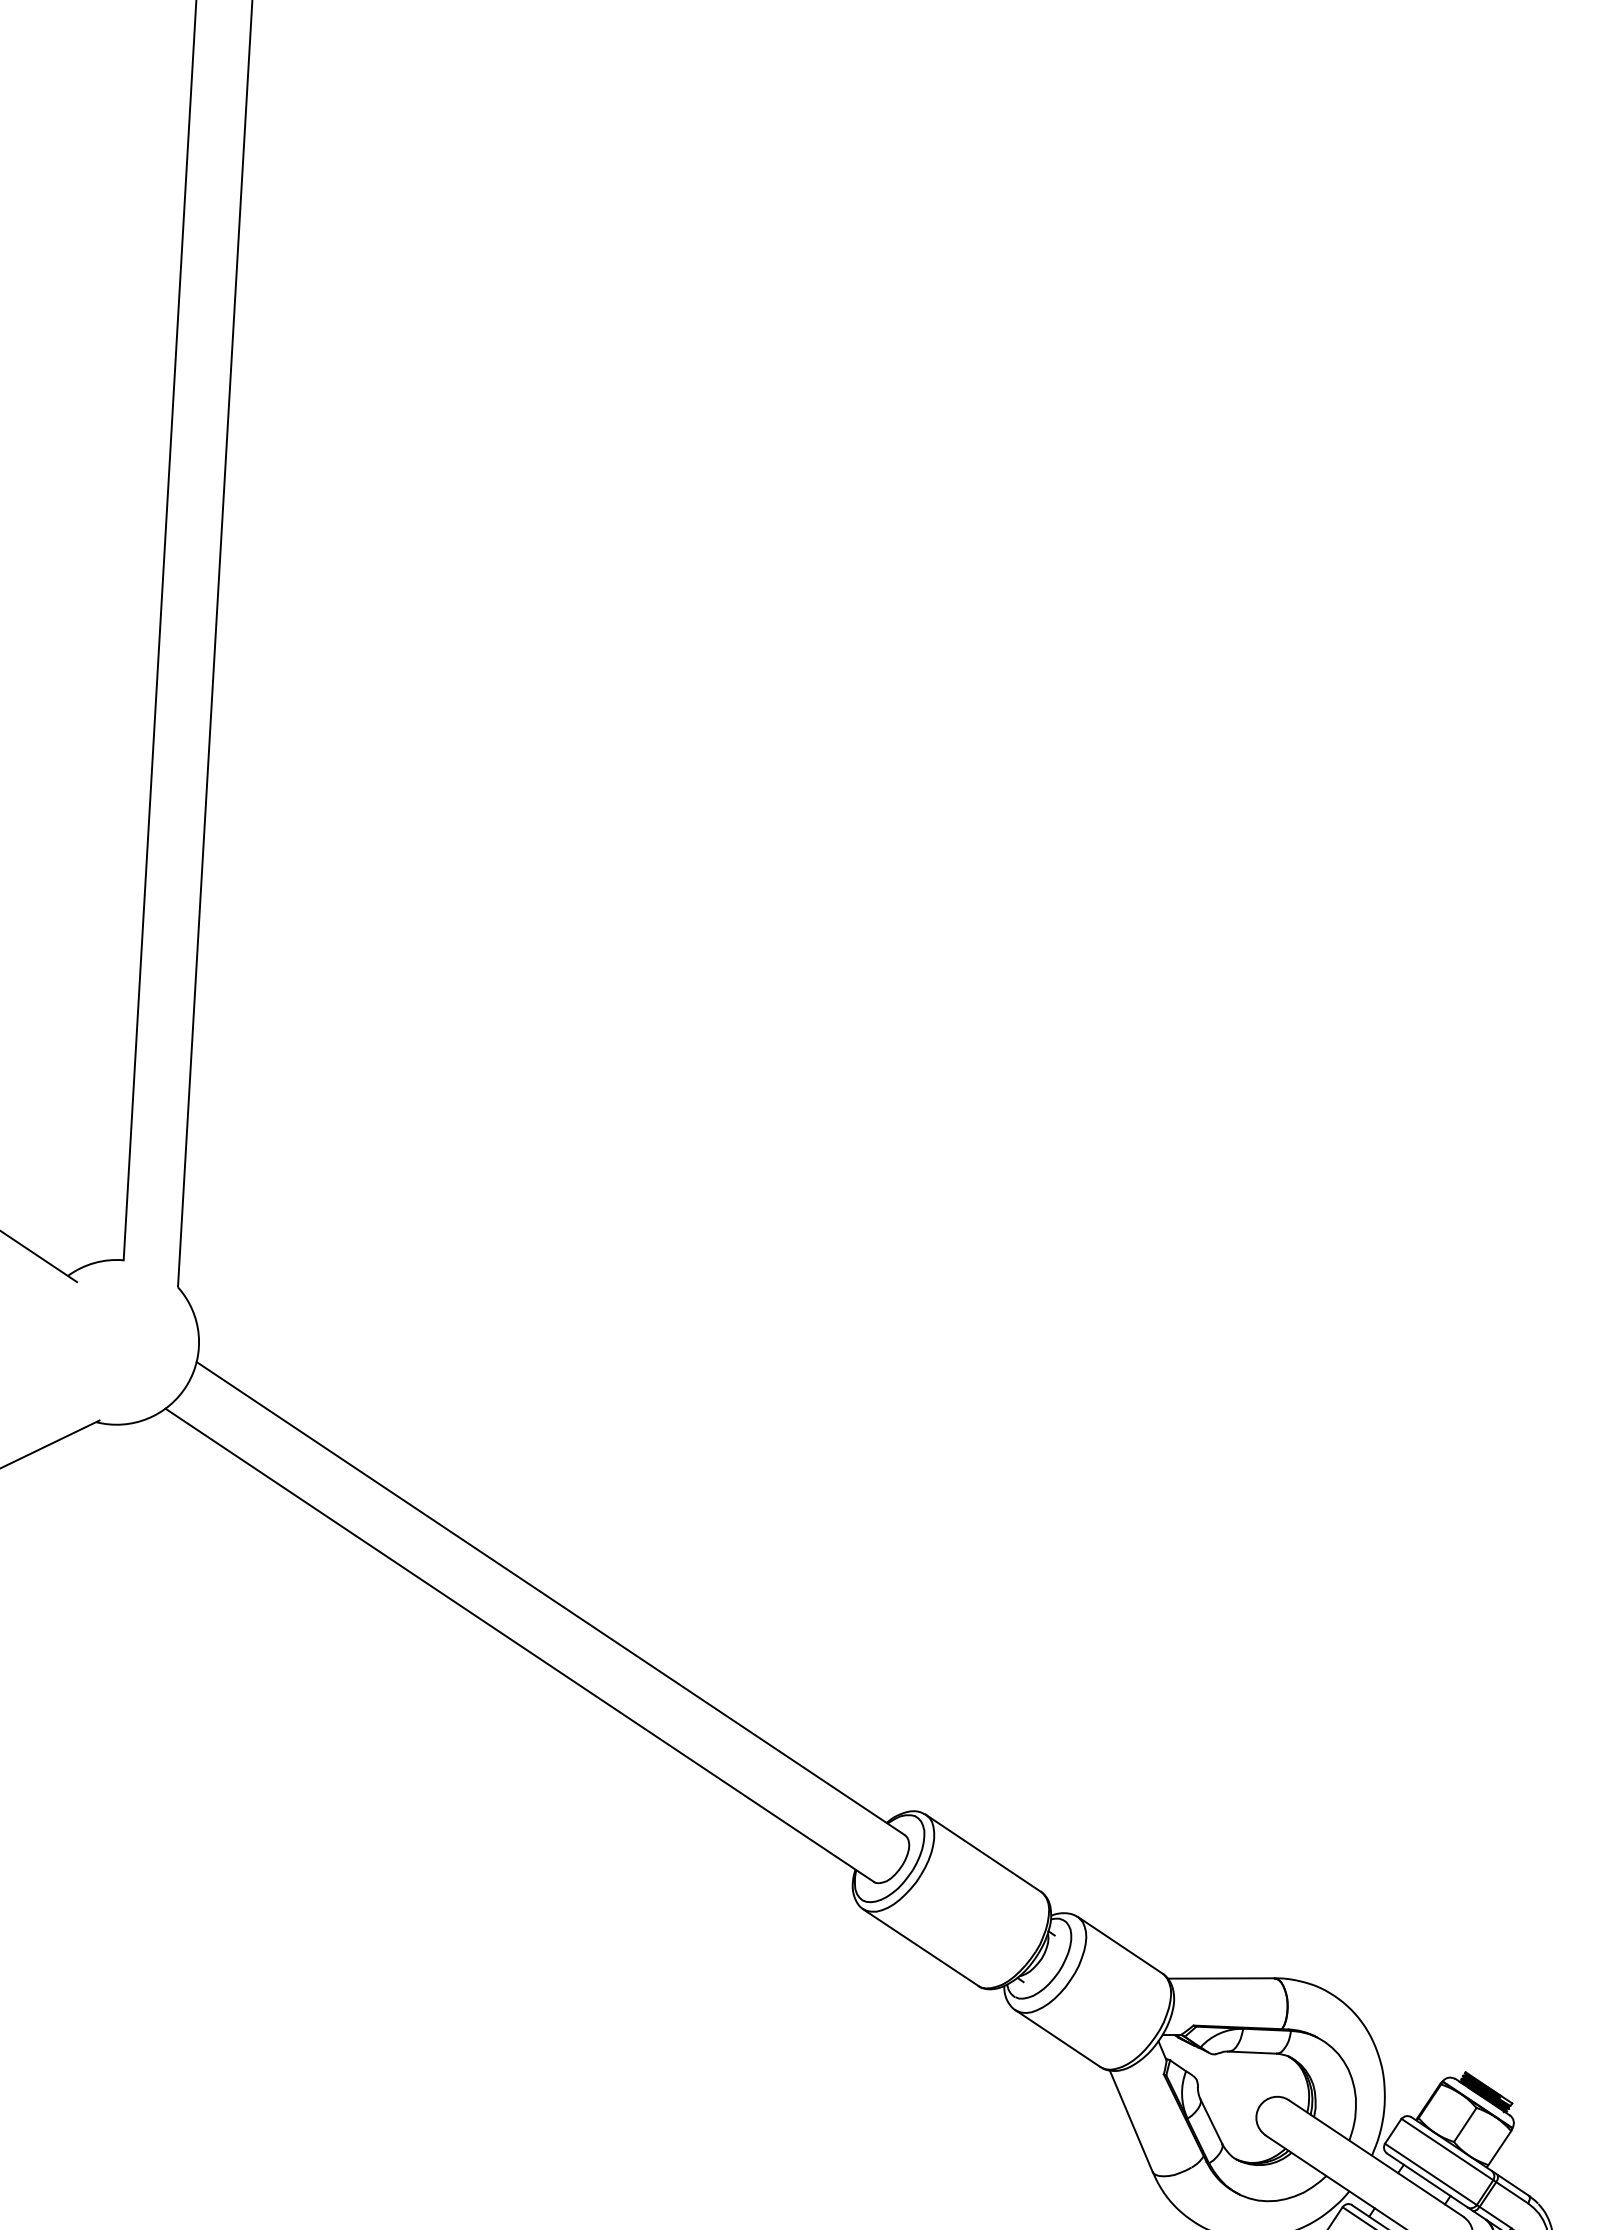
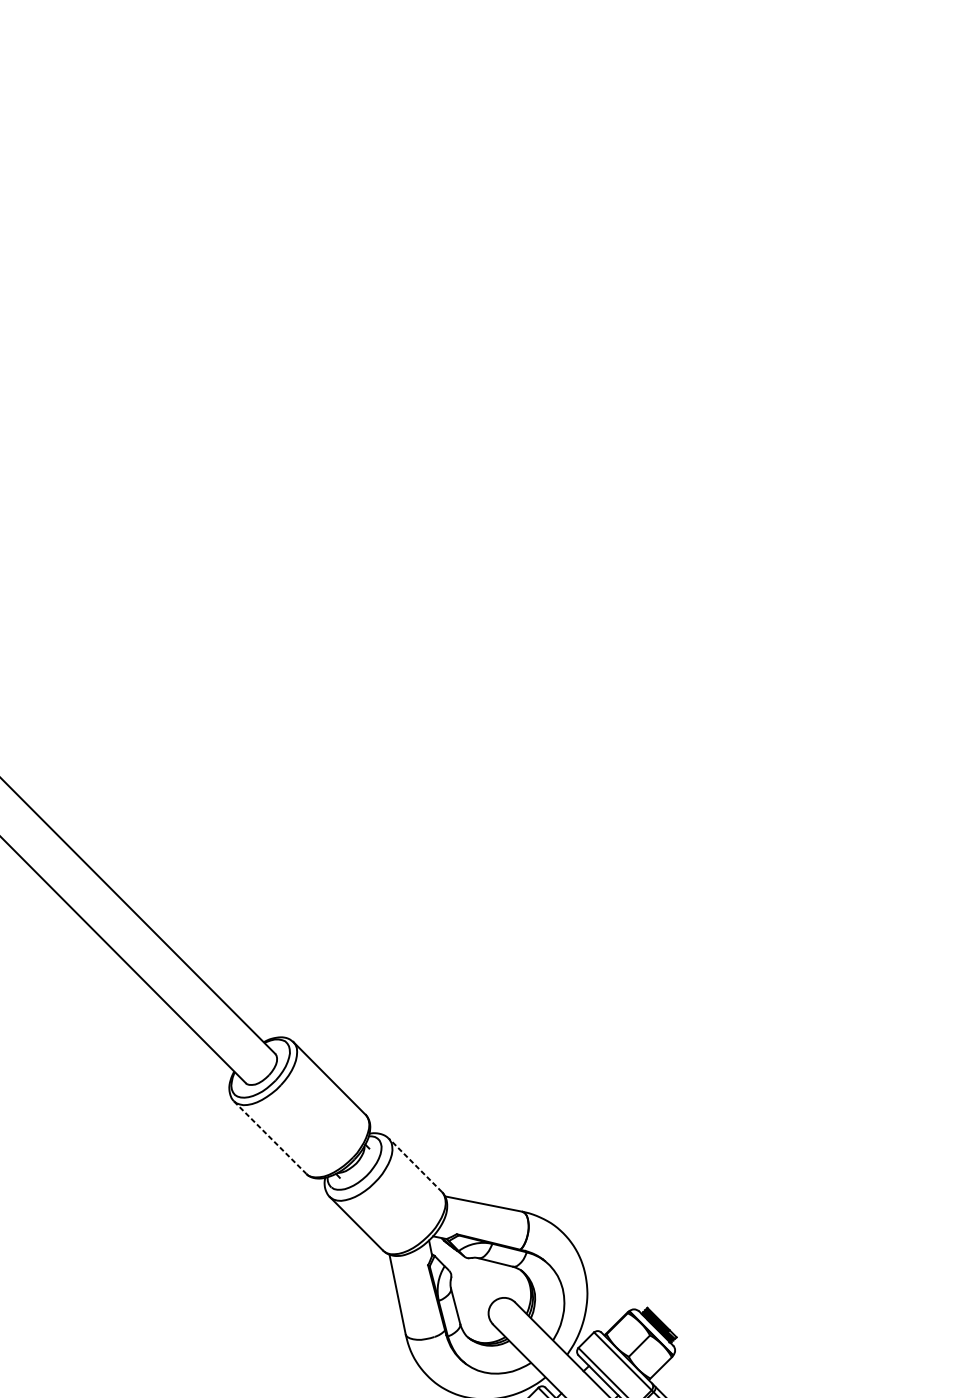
line: (1119, 1945) -> (414, 1165), solid -> dashed
line: (920, 1947) -> (270, 1137), solid -> dashed

